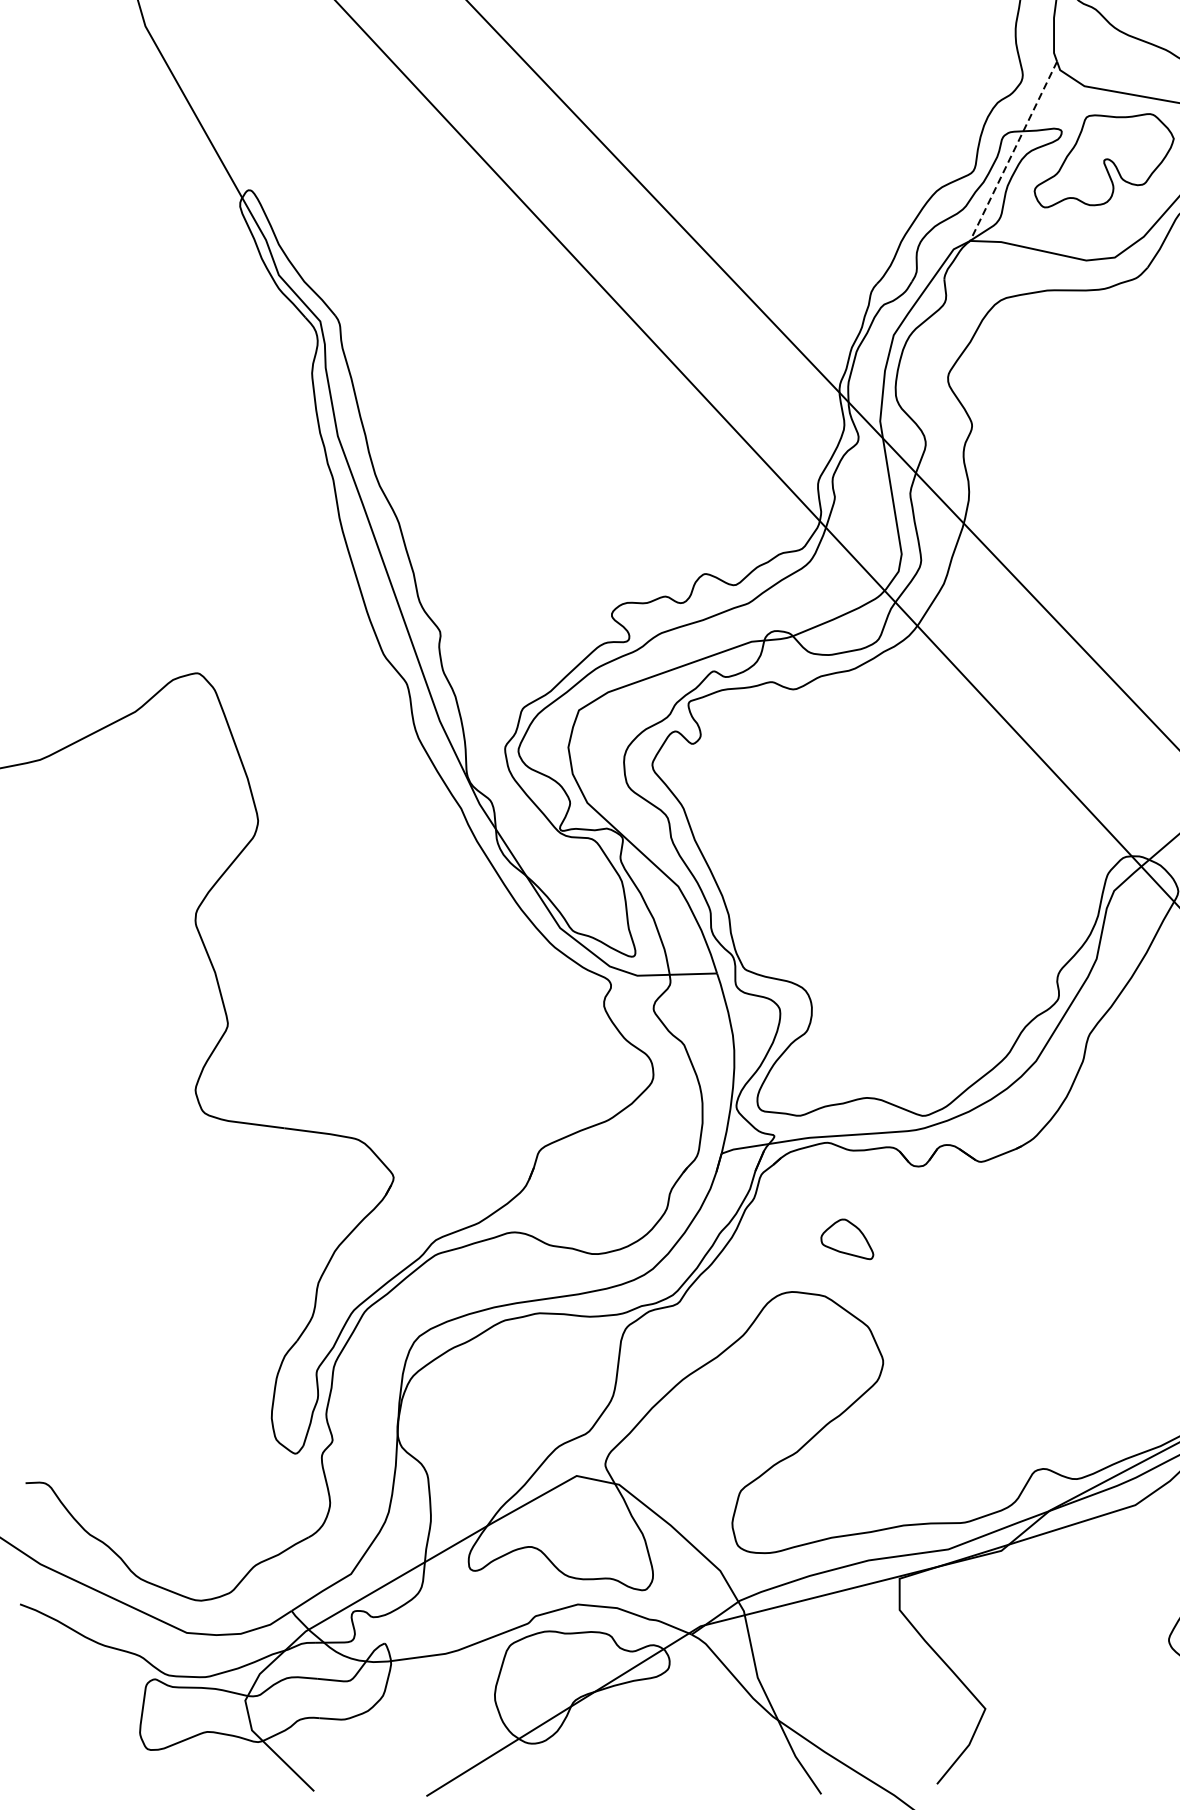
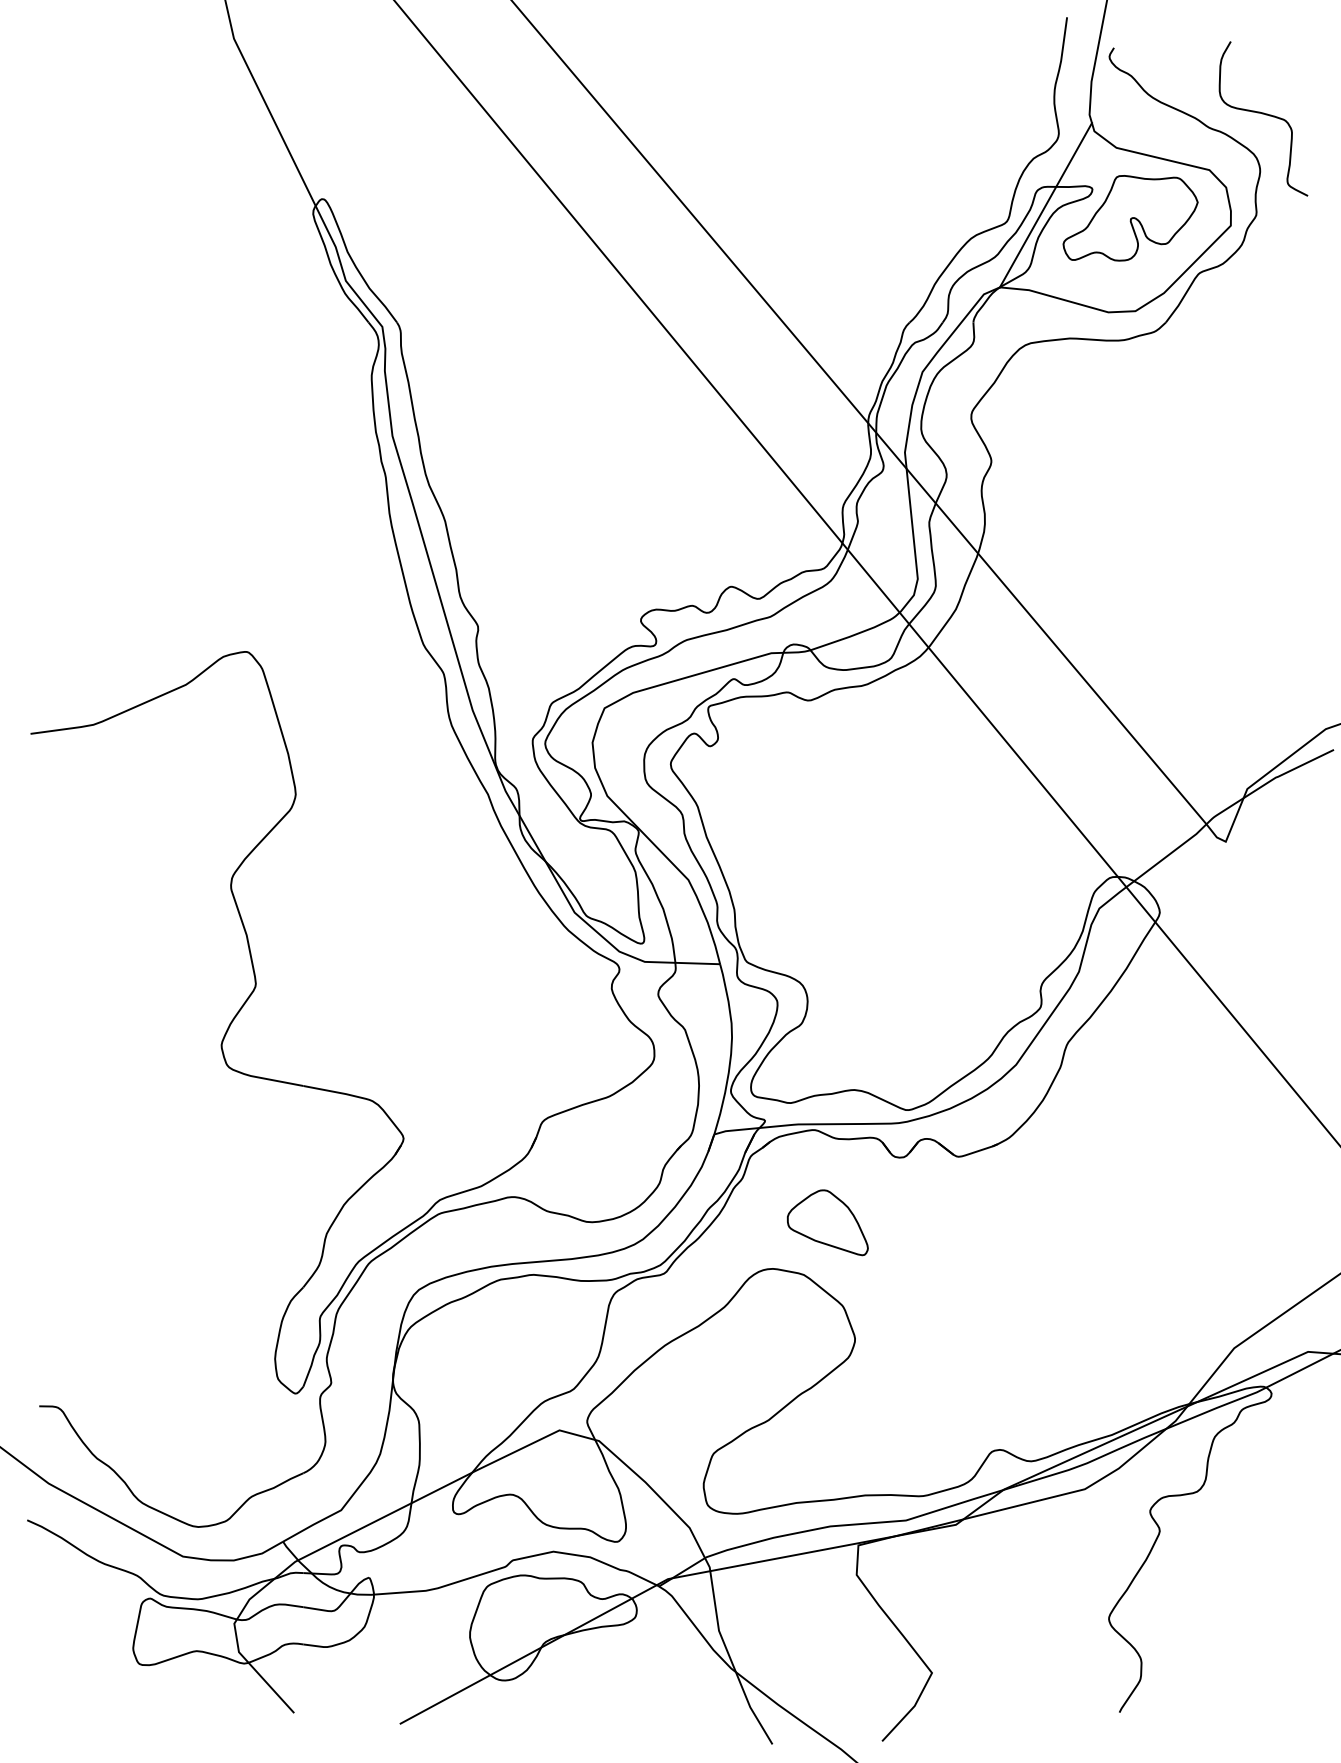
line: (1013, 151) -> (1045, 205), dashed -> solid
part: (846, 1239) -> (827, 1222), size x1.67

